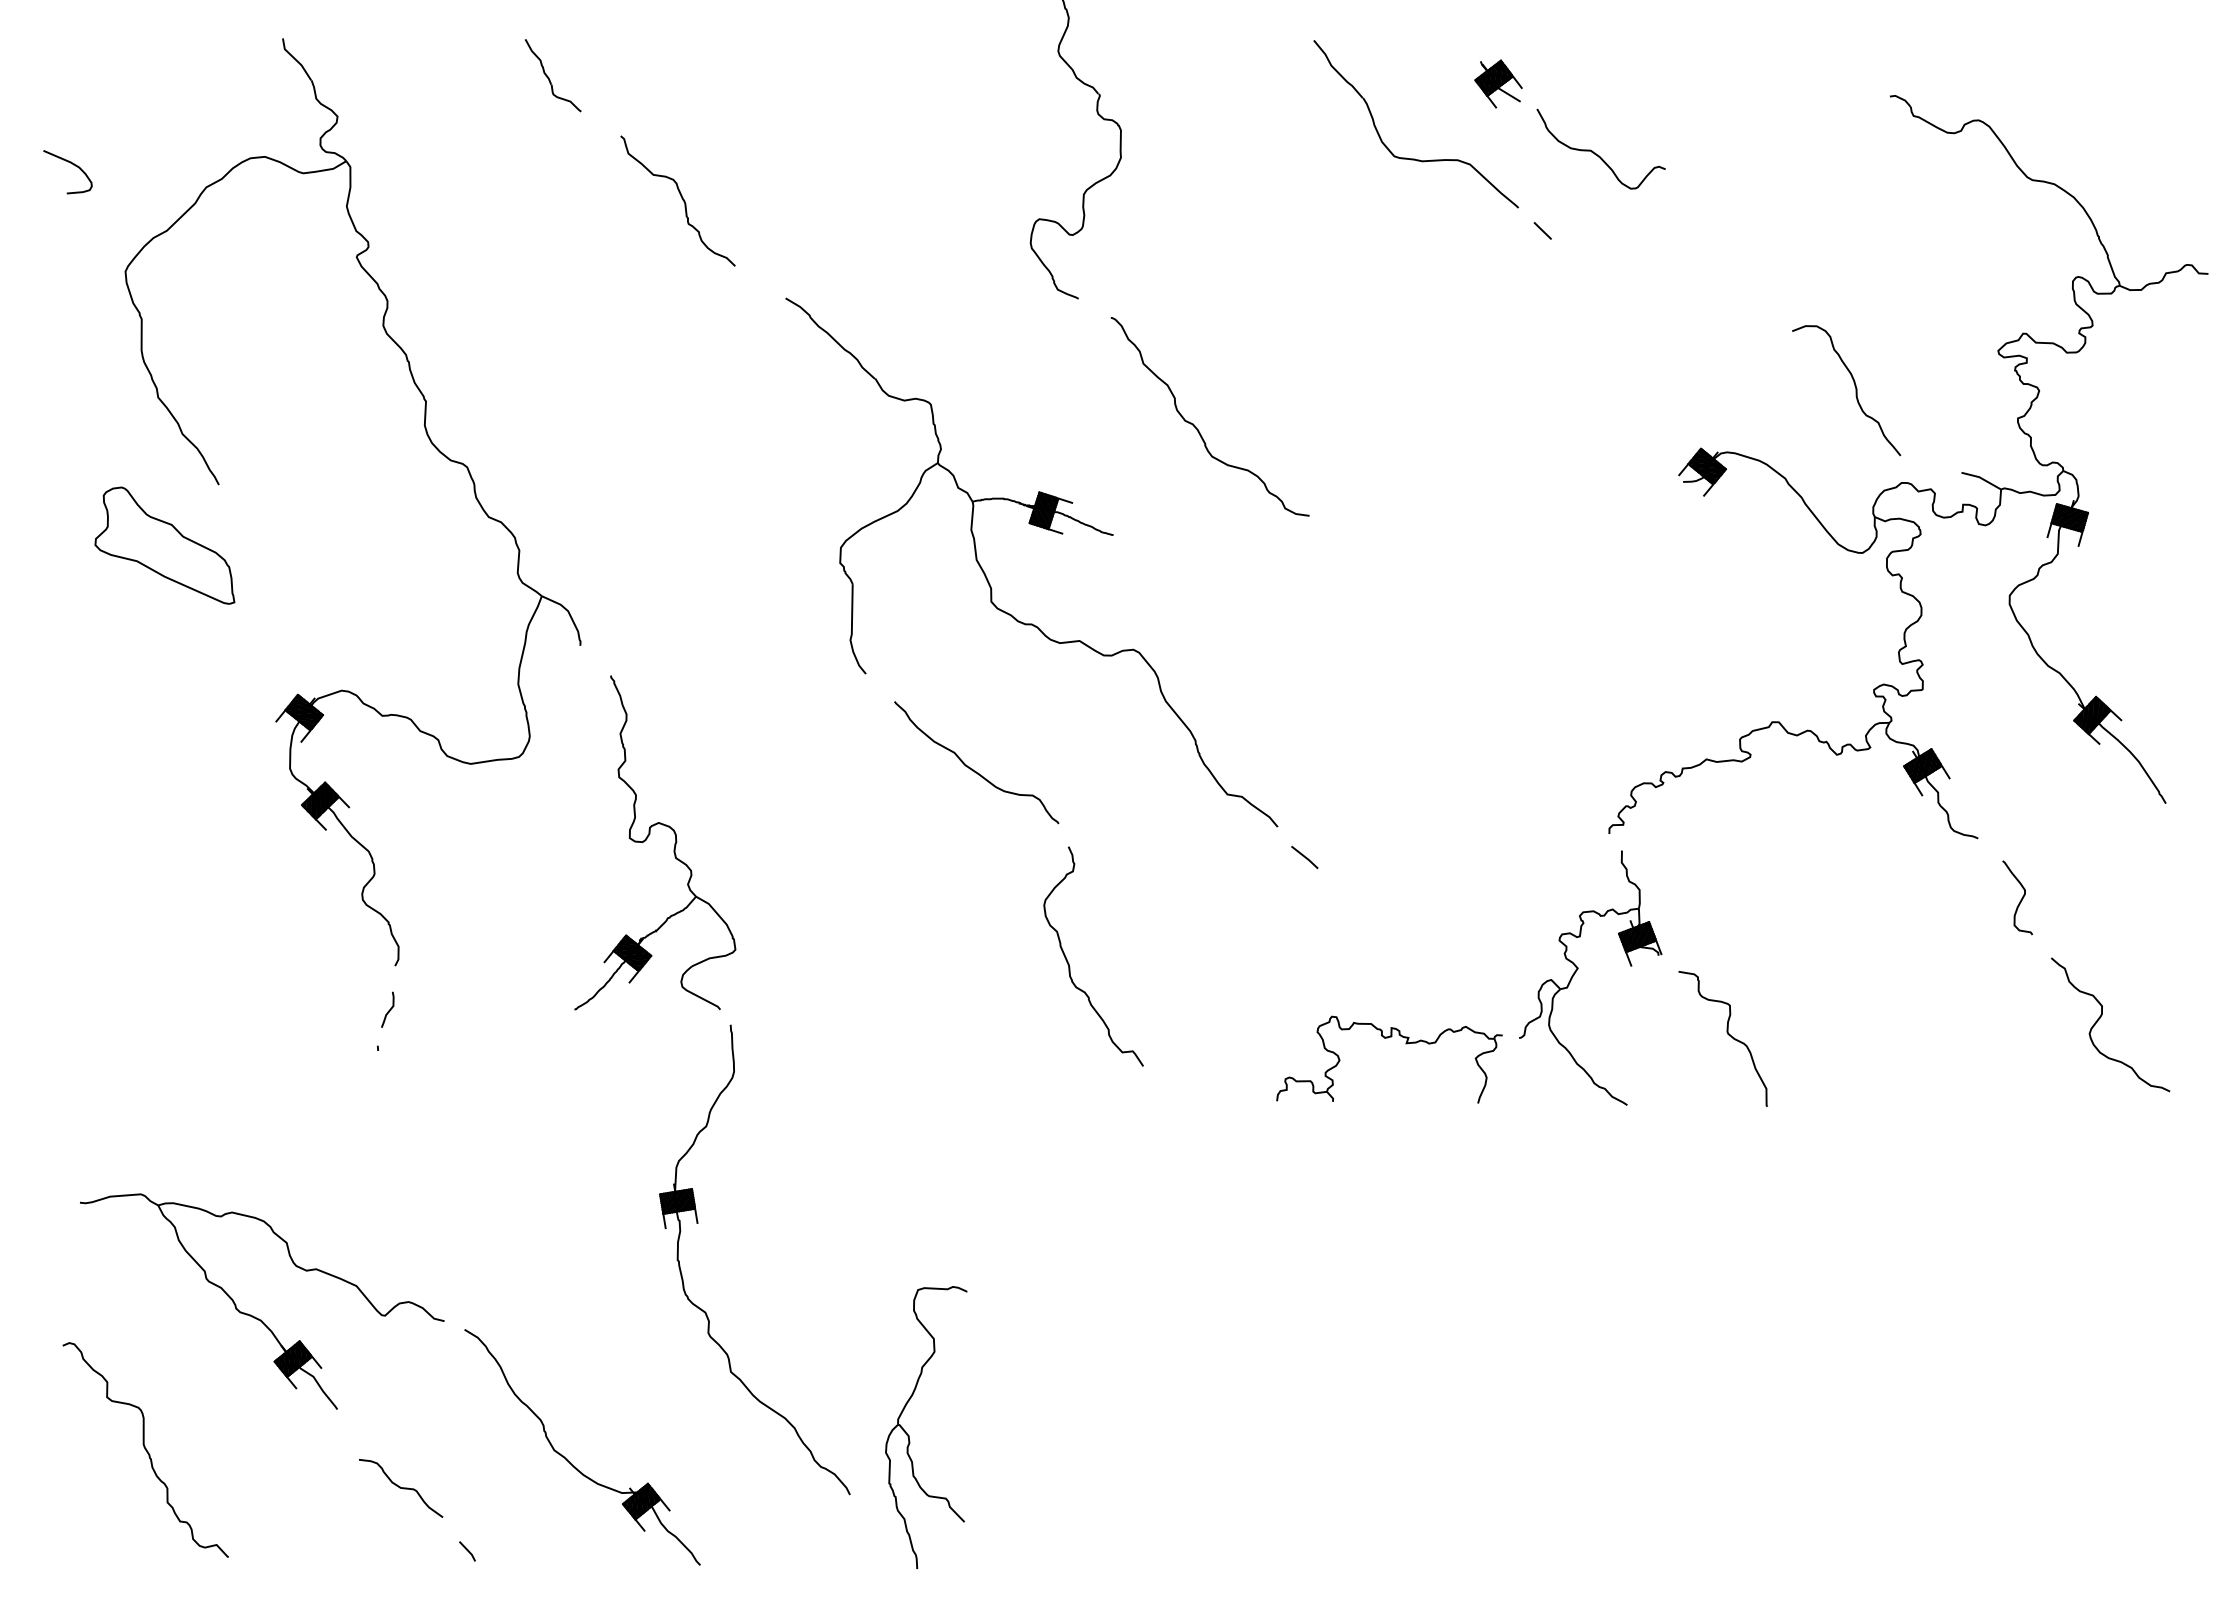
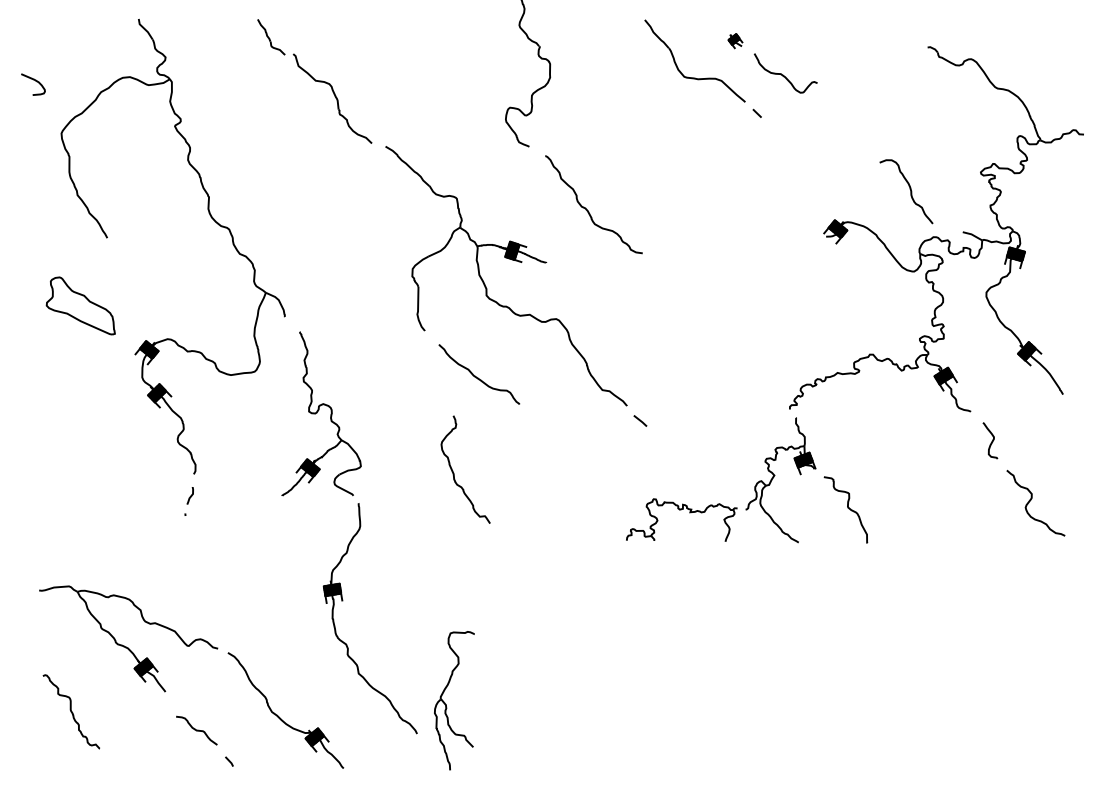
part: (1498, 82) -> (735, 40), size x0.6
part: (677, 200) -> (332, 98), size x1.4
part: (164, 544) -> (80, 305), moved
curve: (1070, 964) -> (454, 473), moved
part: (145, 1449) -> (71, 711), size x0.7

